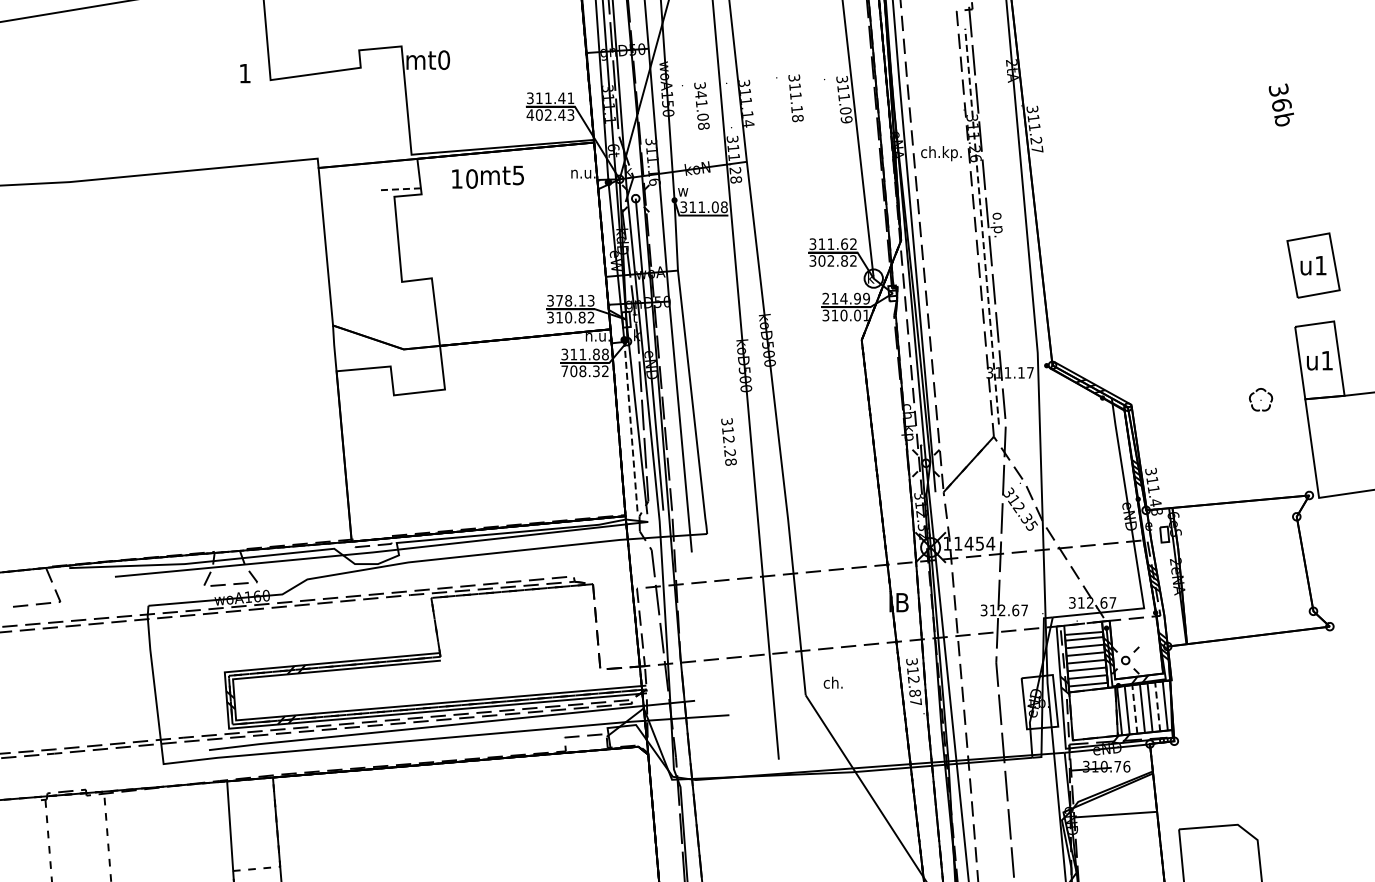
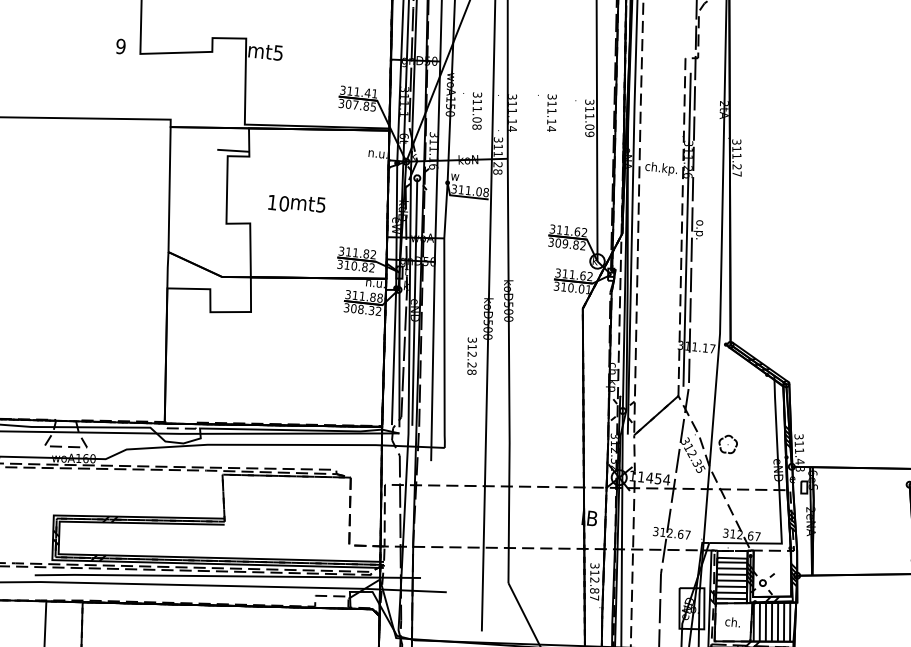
text: (444, 60) -> (278, 53), mt0 -> mt5
text: (244, 73) -> (120, 46), 1 -> 9
text: (700, 94) -> (477, 101), 341.08 -> 311.08
text: (550, 114) -> (357, 104), 402.43 -> 307.85
text: (797, 118) -> (551, 129), 311.18 -> 311.14
text: (487, 176) -> (296, 203), moved
line: (400, 189) -> (233, 150), dashed -> solid
line: (982, 226) -> (687, 229), dashed -> solid
text: (830, 260) -> (565, 243), 302.82 -> 309.82
text: (845, 298) -> (573, 274), 214.99 -> 311.62
text: (575, 300) -> (361, 253), 378.13 -> 311.82
text: (564, 371) -> (346, 308), 708.32 -> 308.32
part: (1261, 399) -> (728, 444), moved
line: (630, 426) -> (393, 356), dashed -> solid
text: (728, 441) -> (471, 355), moved
text: (832, 682) -> (732, 621), moved
line: (1157, 706) -> (783, 621), dashed -> solid
line: (1134, 708) -> (765, 621), dashed -> solid

